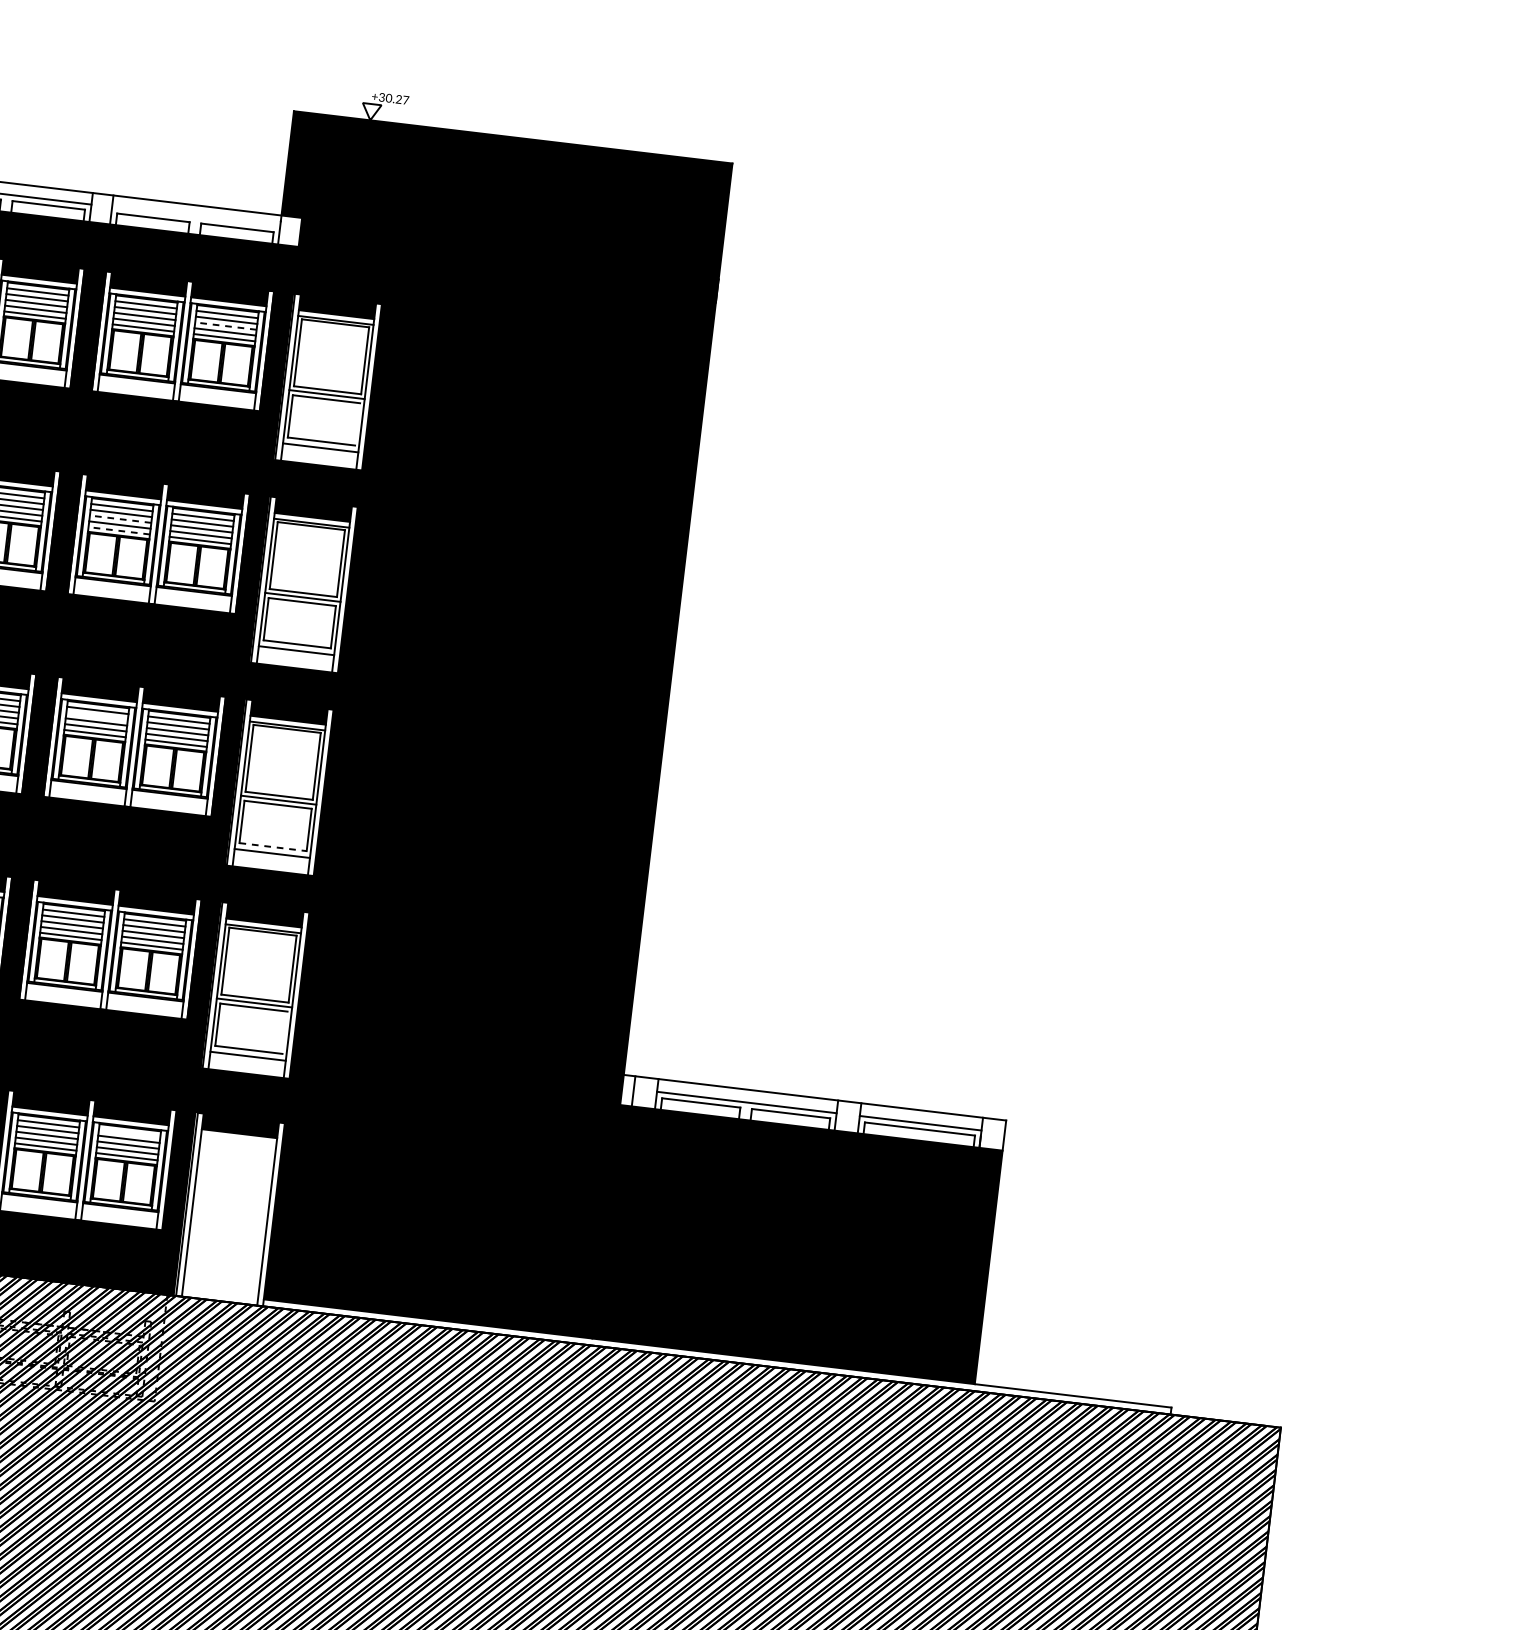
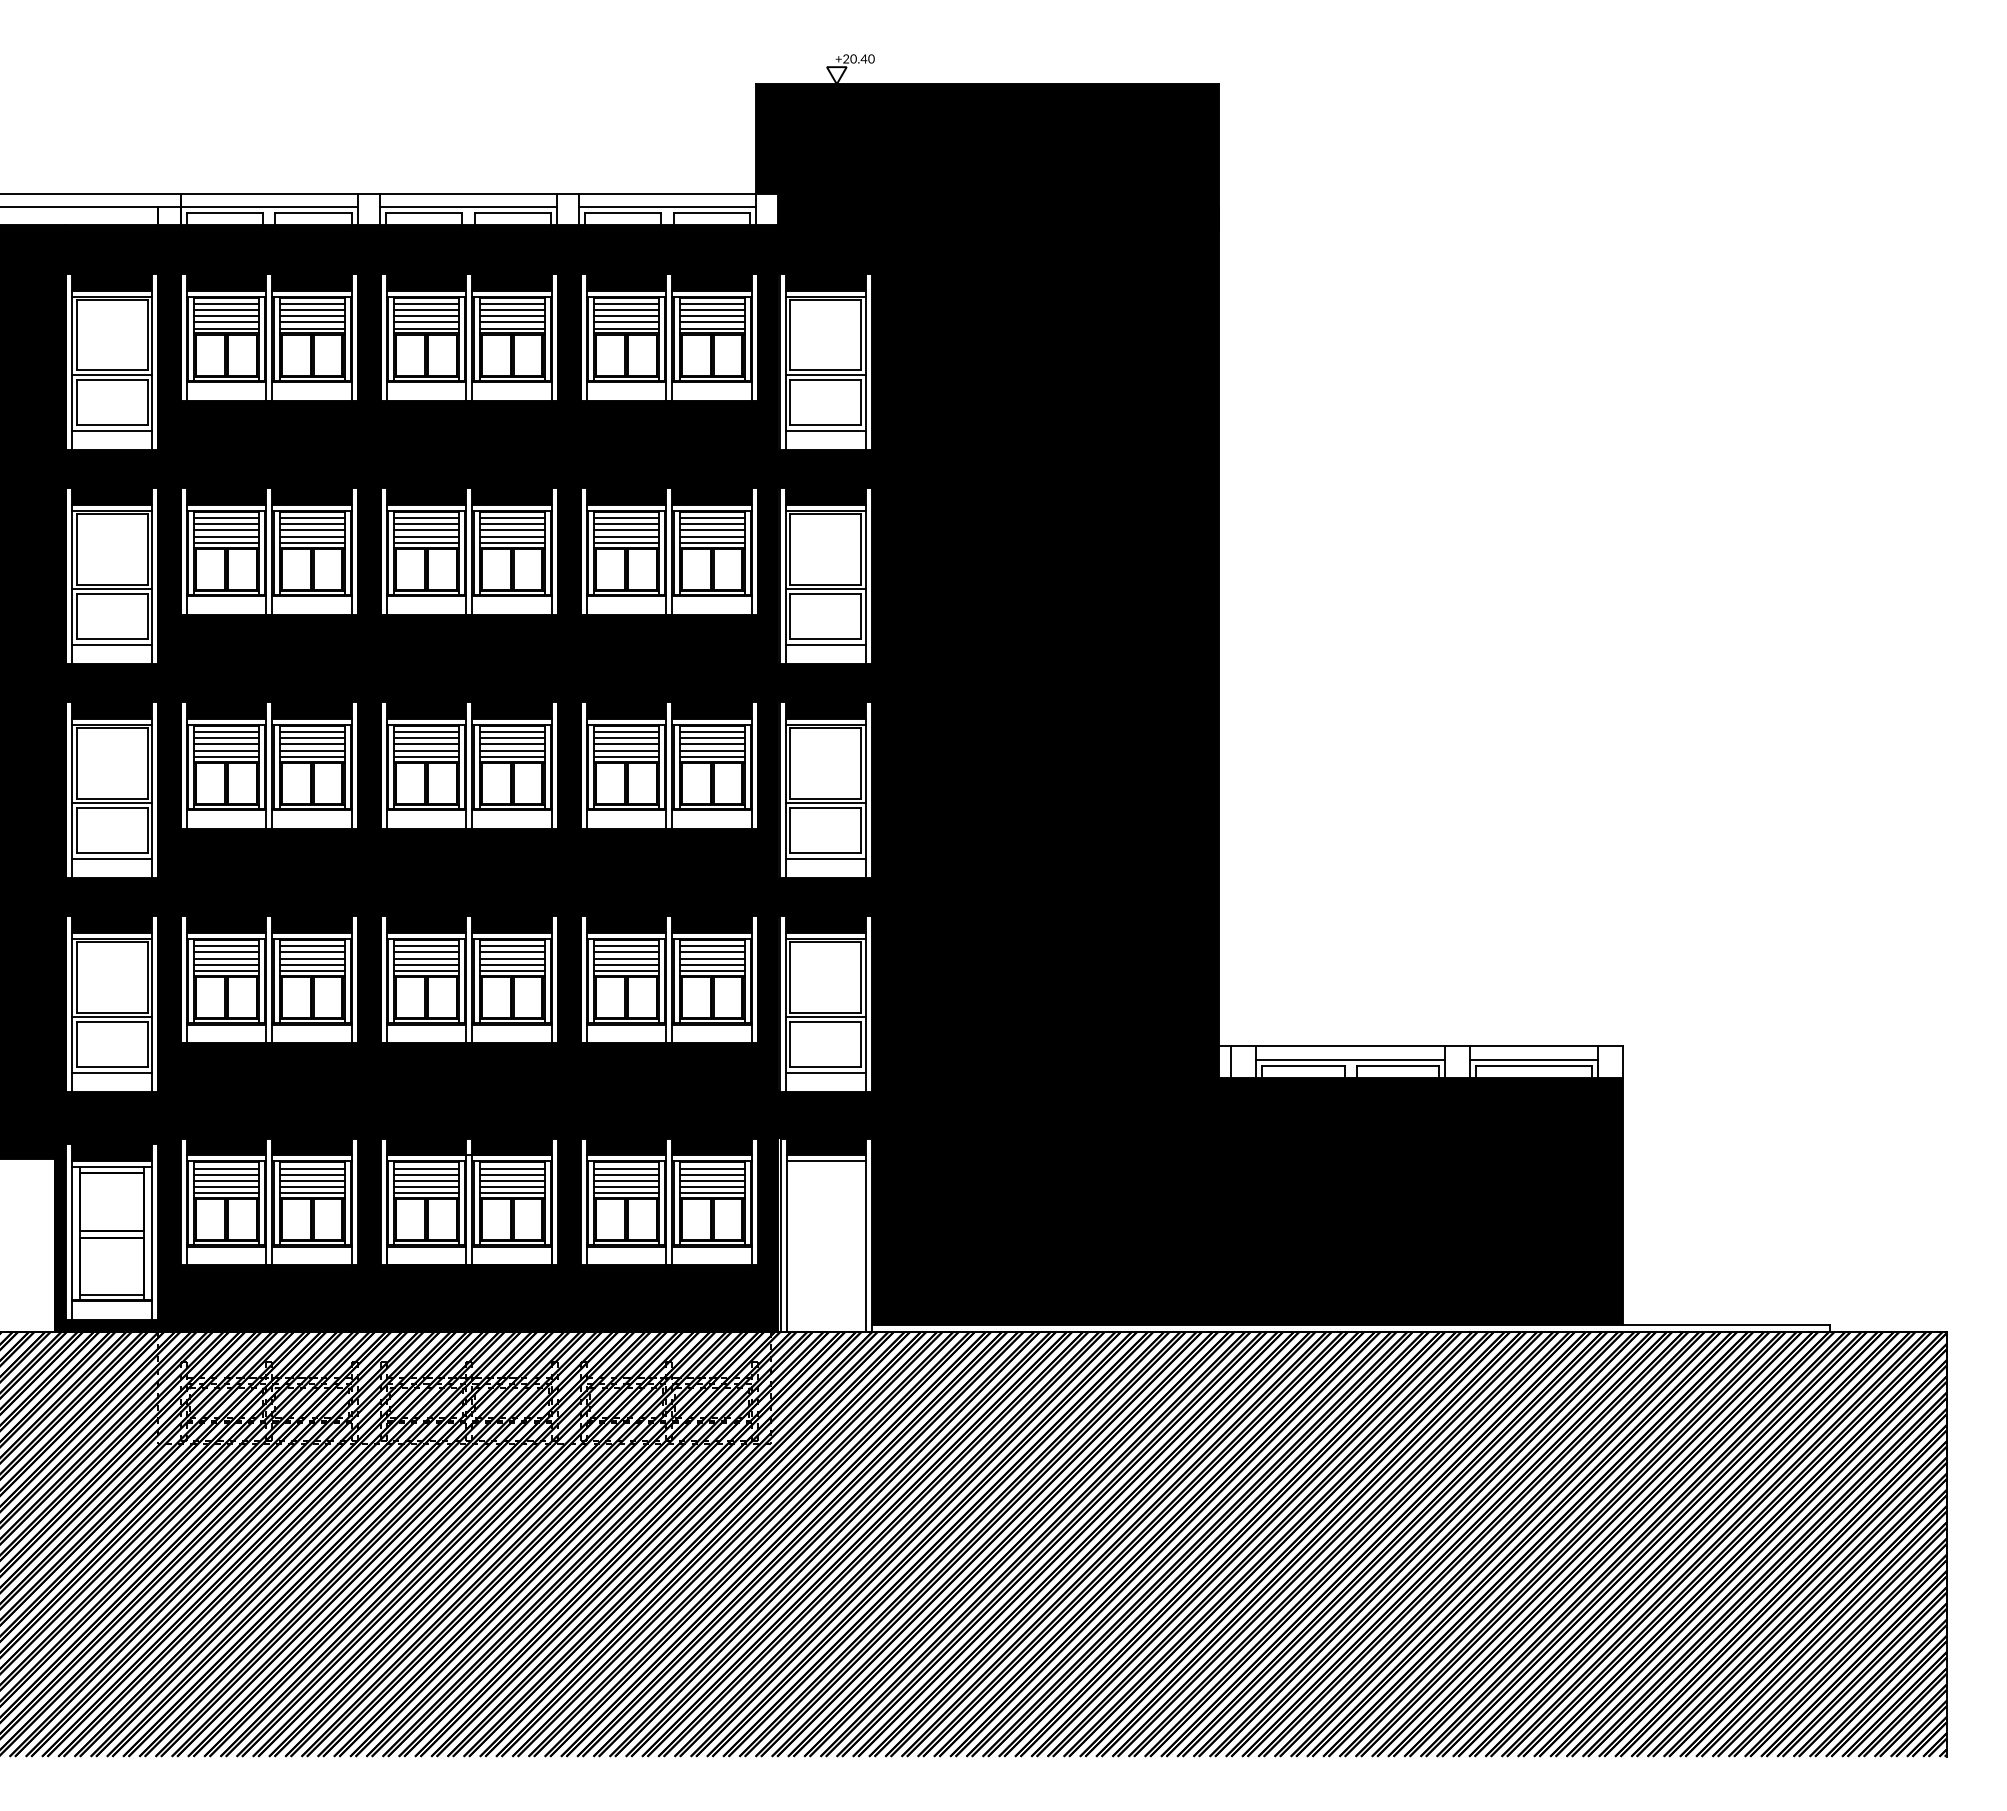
text: (393, 98) -> (858, 58), +30.27 -> +20.40
line: (196, 217) -> (667, 206), added
line: (225, 326) -> (711, 316), dashed -> solid
line: (357, 423) -> (861, 401), added
line: (120, 519) -> (626, 530), dashed -> solid
line: (119, 530) -> (626, 542), dashed -> solid
line: (97, 716) -> (626, 738), added
line: (273, 846) -> (826, 852), dashed -> solid
line: (285, 1032) -> (861, 1044), added
line: (129, 1133) -> (711, 1168), added
line: (238, 1139) -> (826, 1161), added

